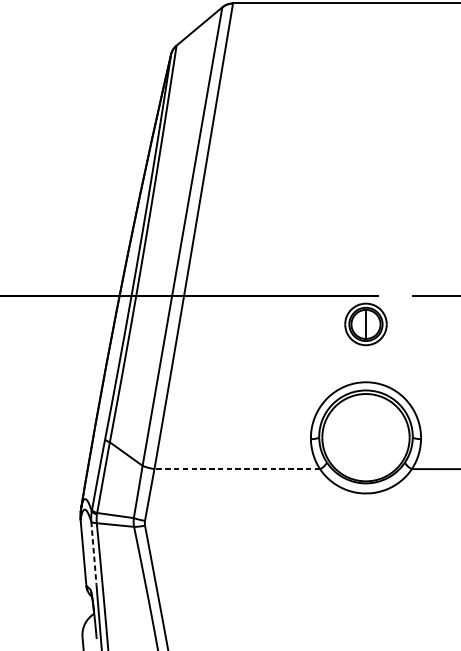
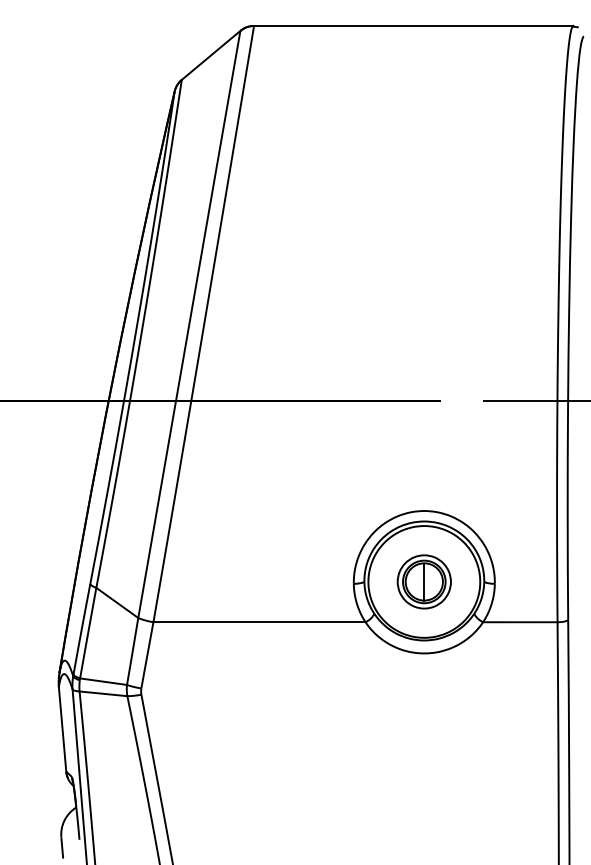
part: (365, 324) -> (423, 581), moved
line: (237, 469) -> (259, 622), dashed -> solid
line: (93, 553) -> (75, 730), dashed -> solid

